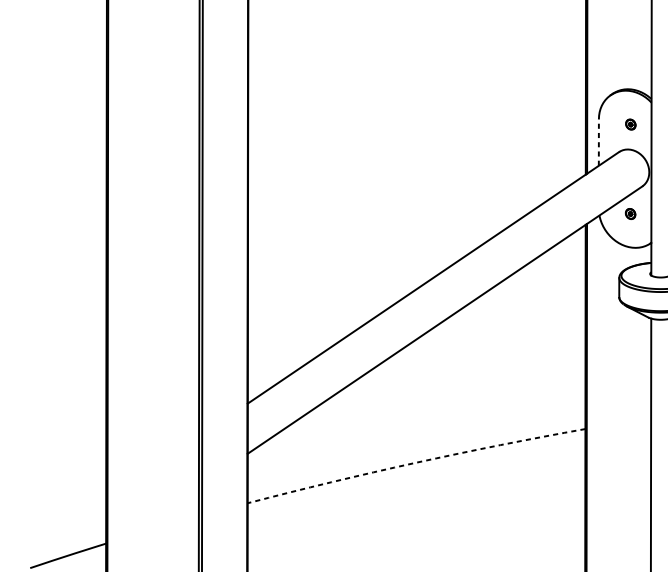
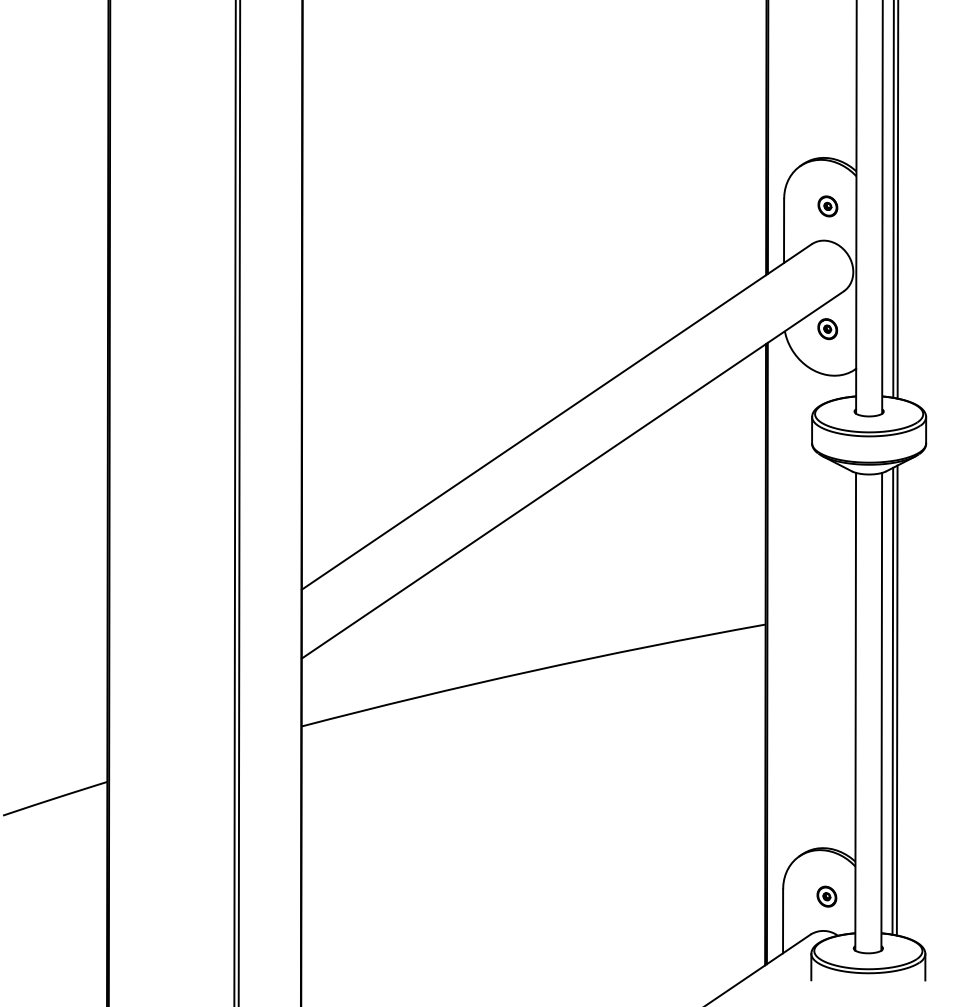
part: (630, 124) -> (827, 206), size x1.43
line: (599, 142) -> (784, 231), dashed -> solid
part: (630, 214) -> (827, 329), size x1.43
arc: (415, 462) -> (532, 670), dashed -> solid

